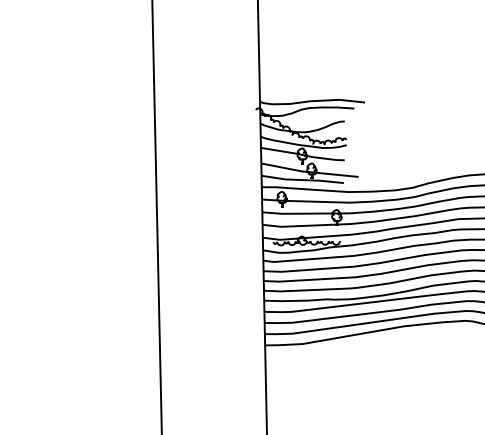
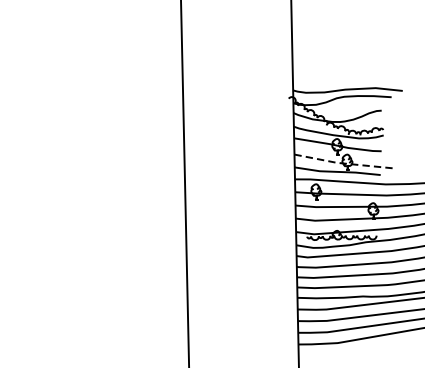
line: (309, 172) -> (344, 163), solid -> dashed

